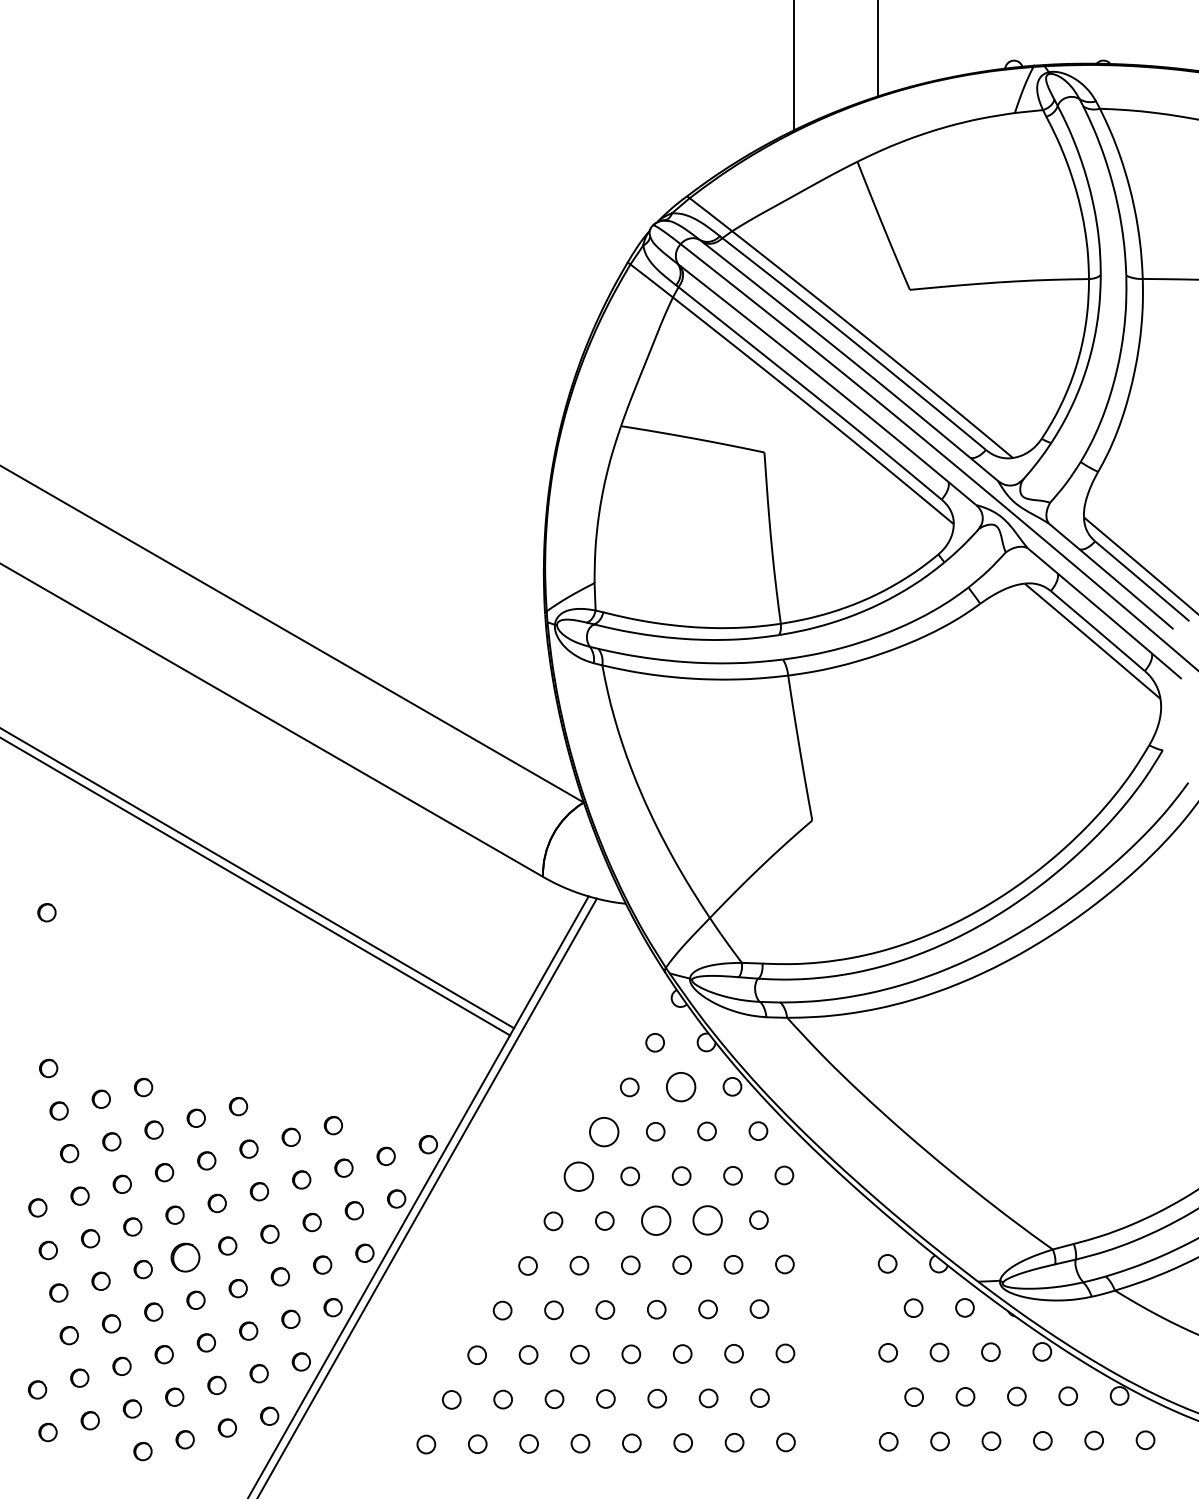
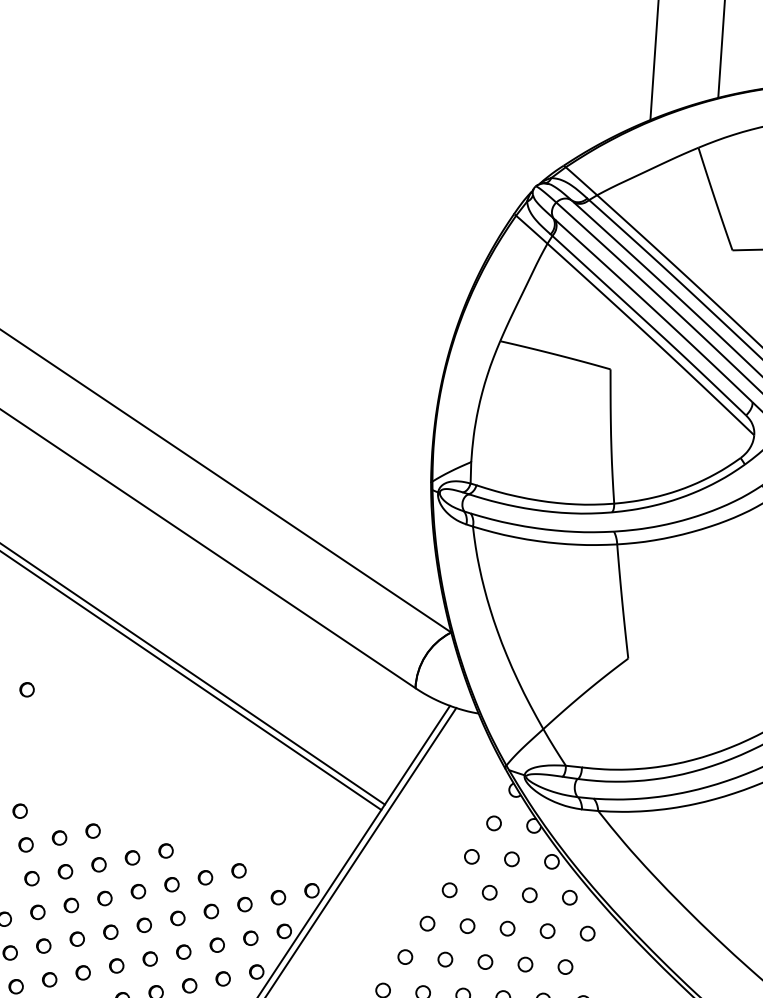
circle: (681, 1087) -> (512, 859), size x0.62
circle: (604, 1131) -> (449, 889), size x0.62
circle: (578, 1176) -> (427, 923), size x0.62
circle: (656, 1220) -> (485, 961), size x0.62
circle: (707, 1220) -> (525, 964), size x0.62
part: (185, 1257) -> (116, 965), size x0.62

